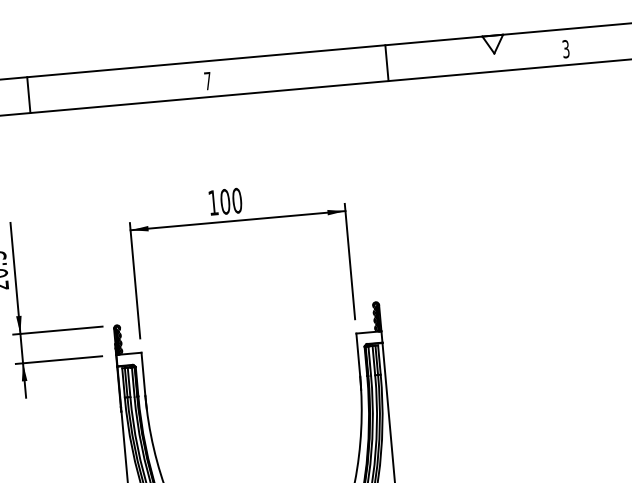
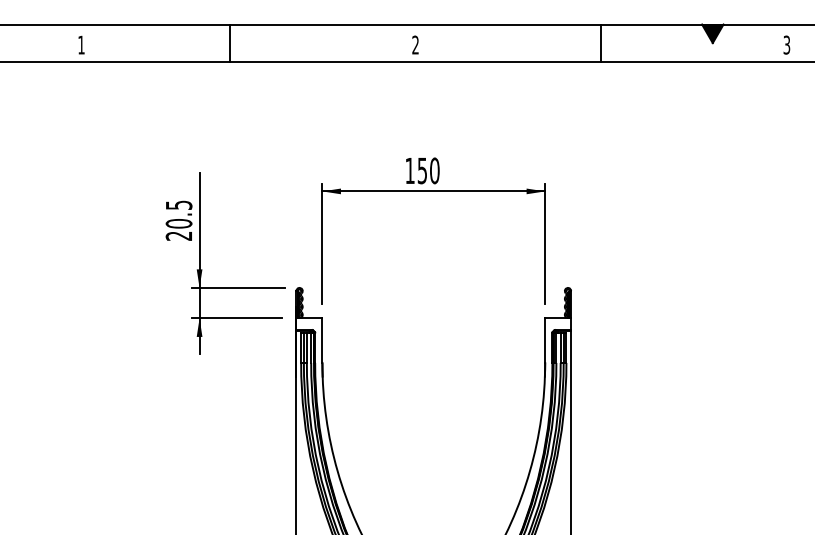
fill: (493, 44) -> (712, 33), added
text: (207, 80) -> (415, 44), 7 -> 2
text: (225, 201) -> (422, 170), 100 -> 150

